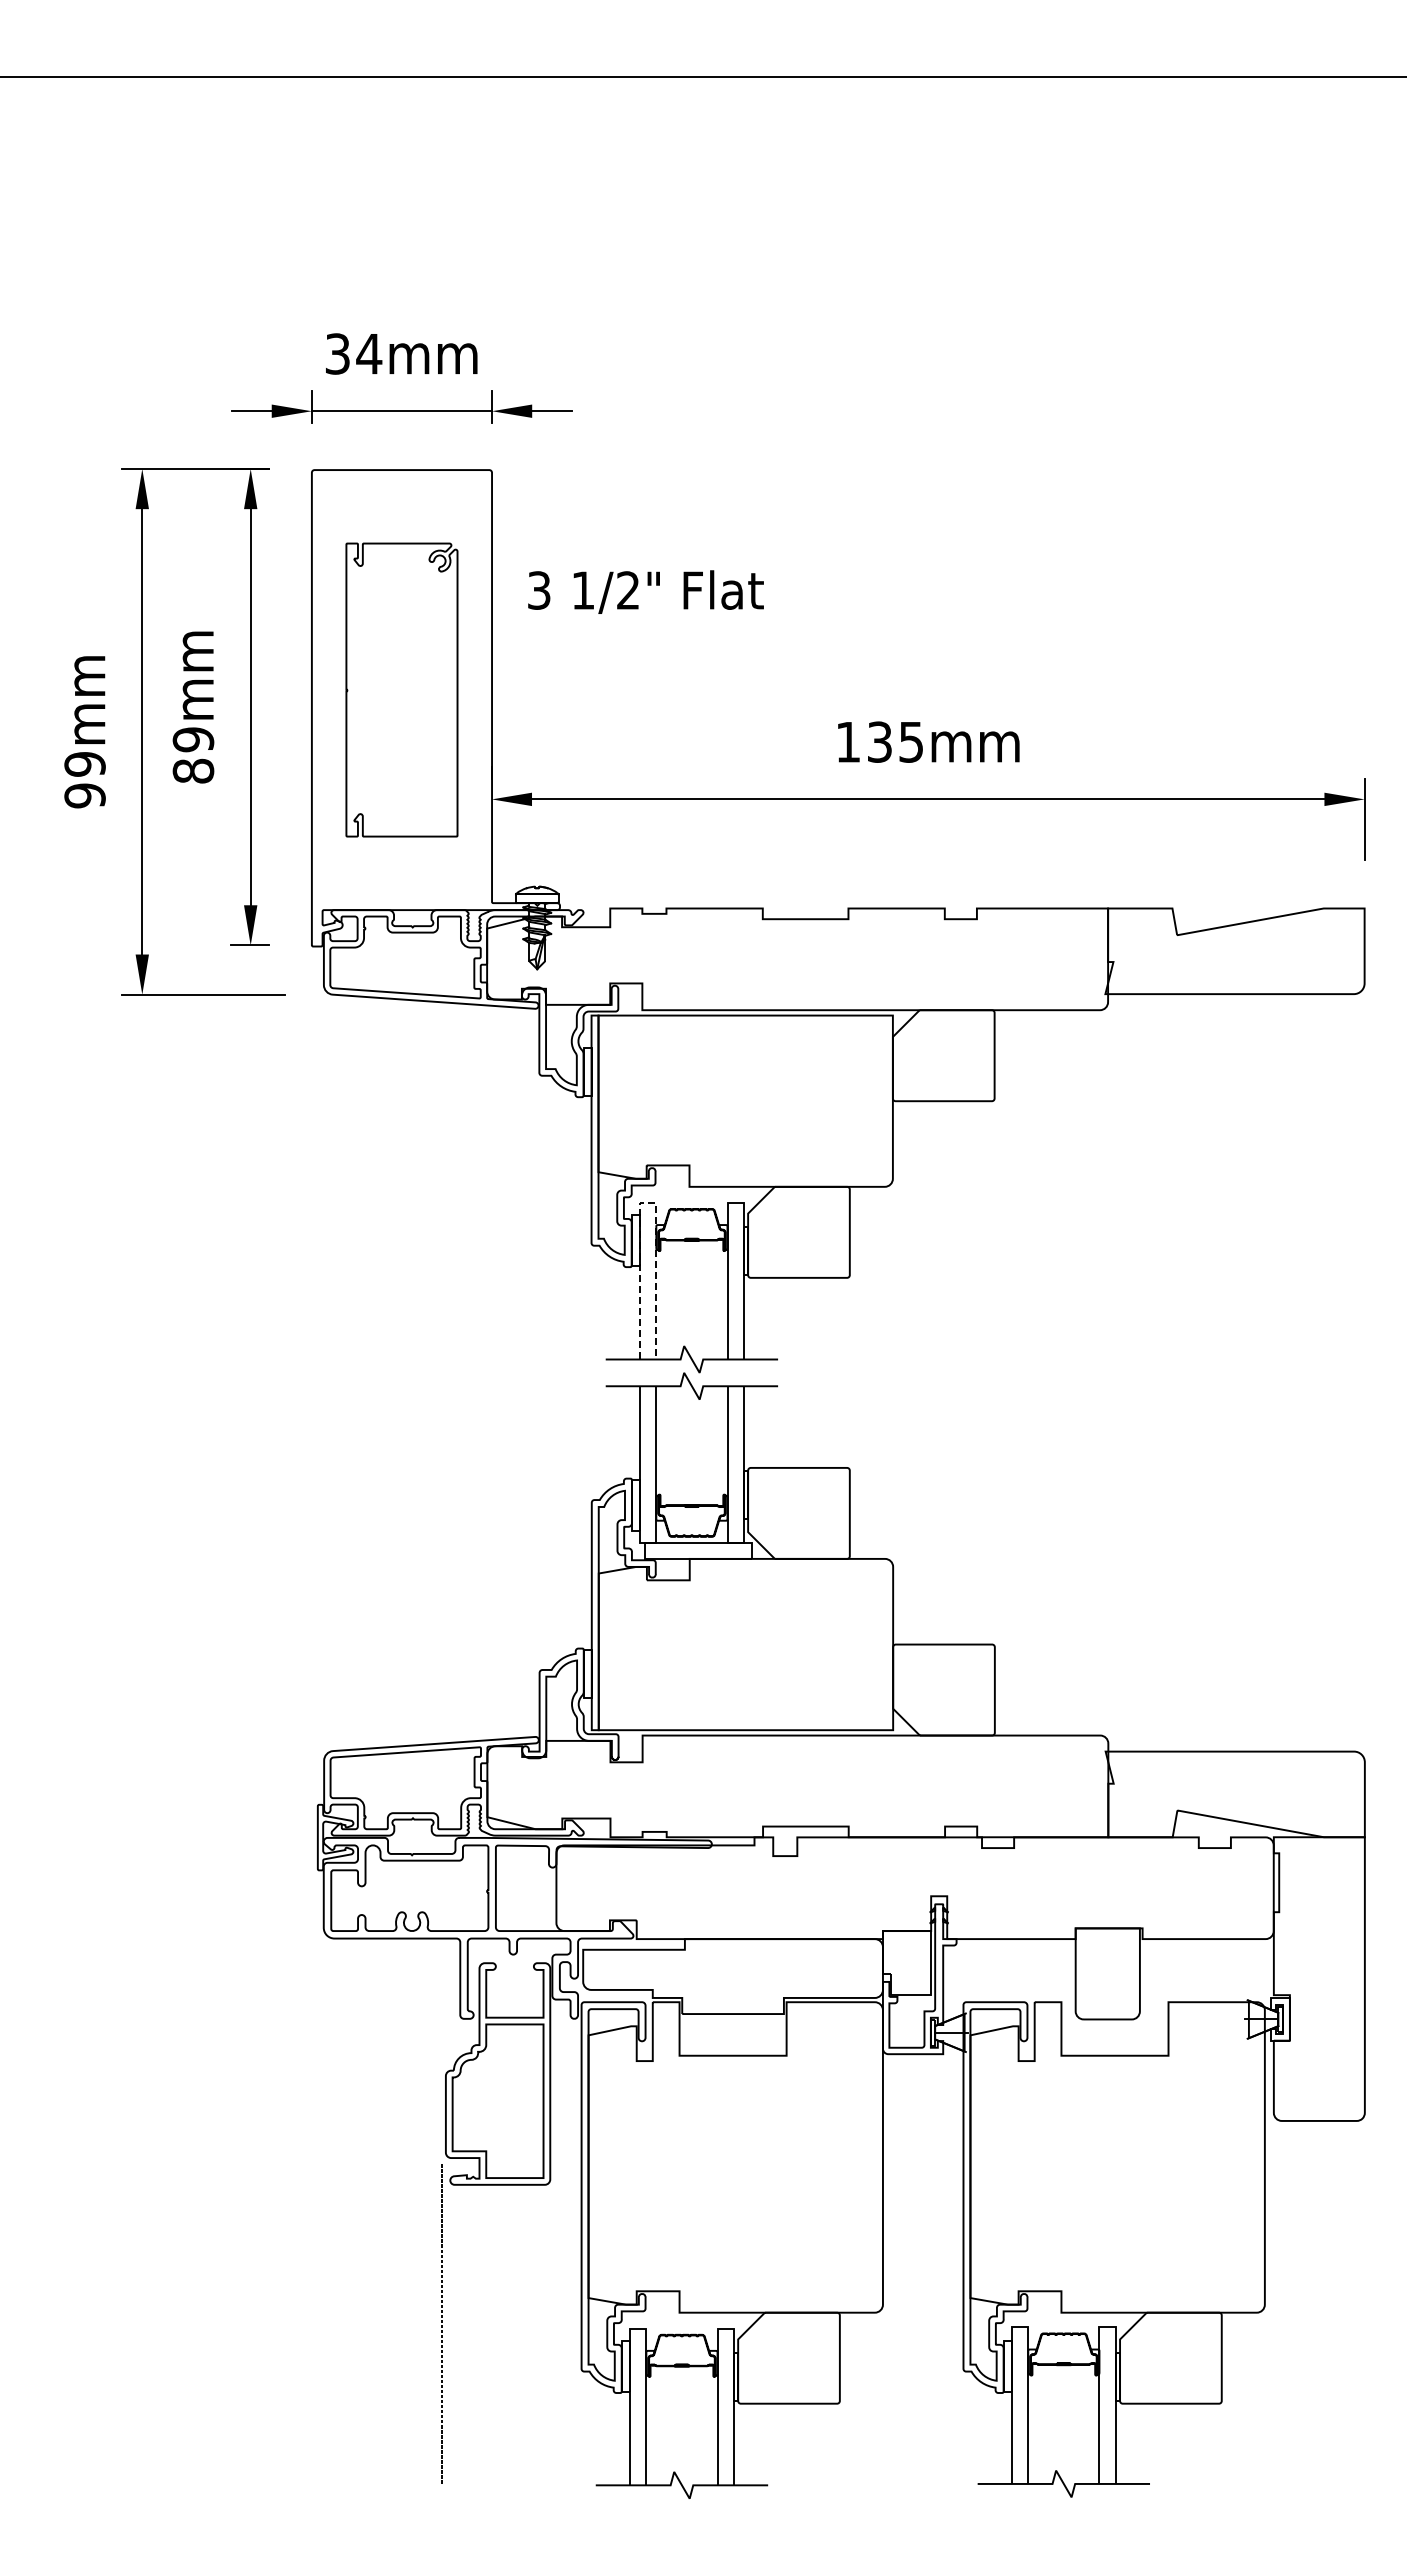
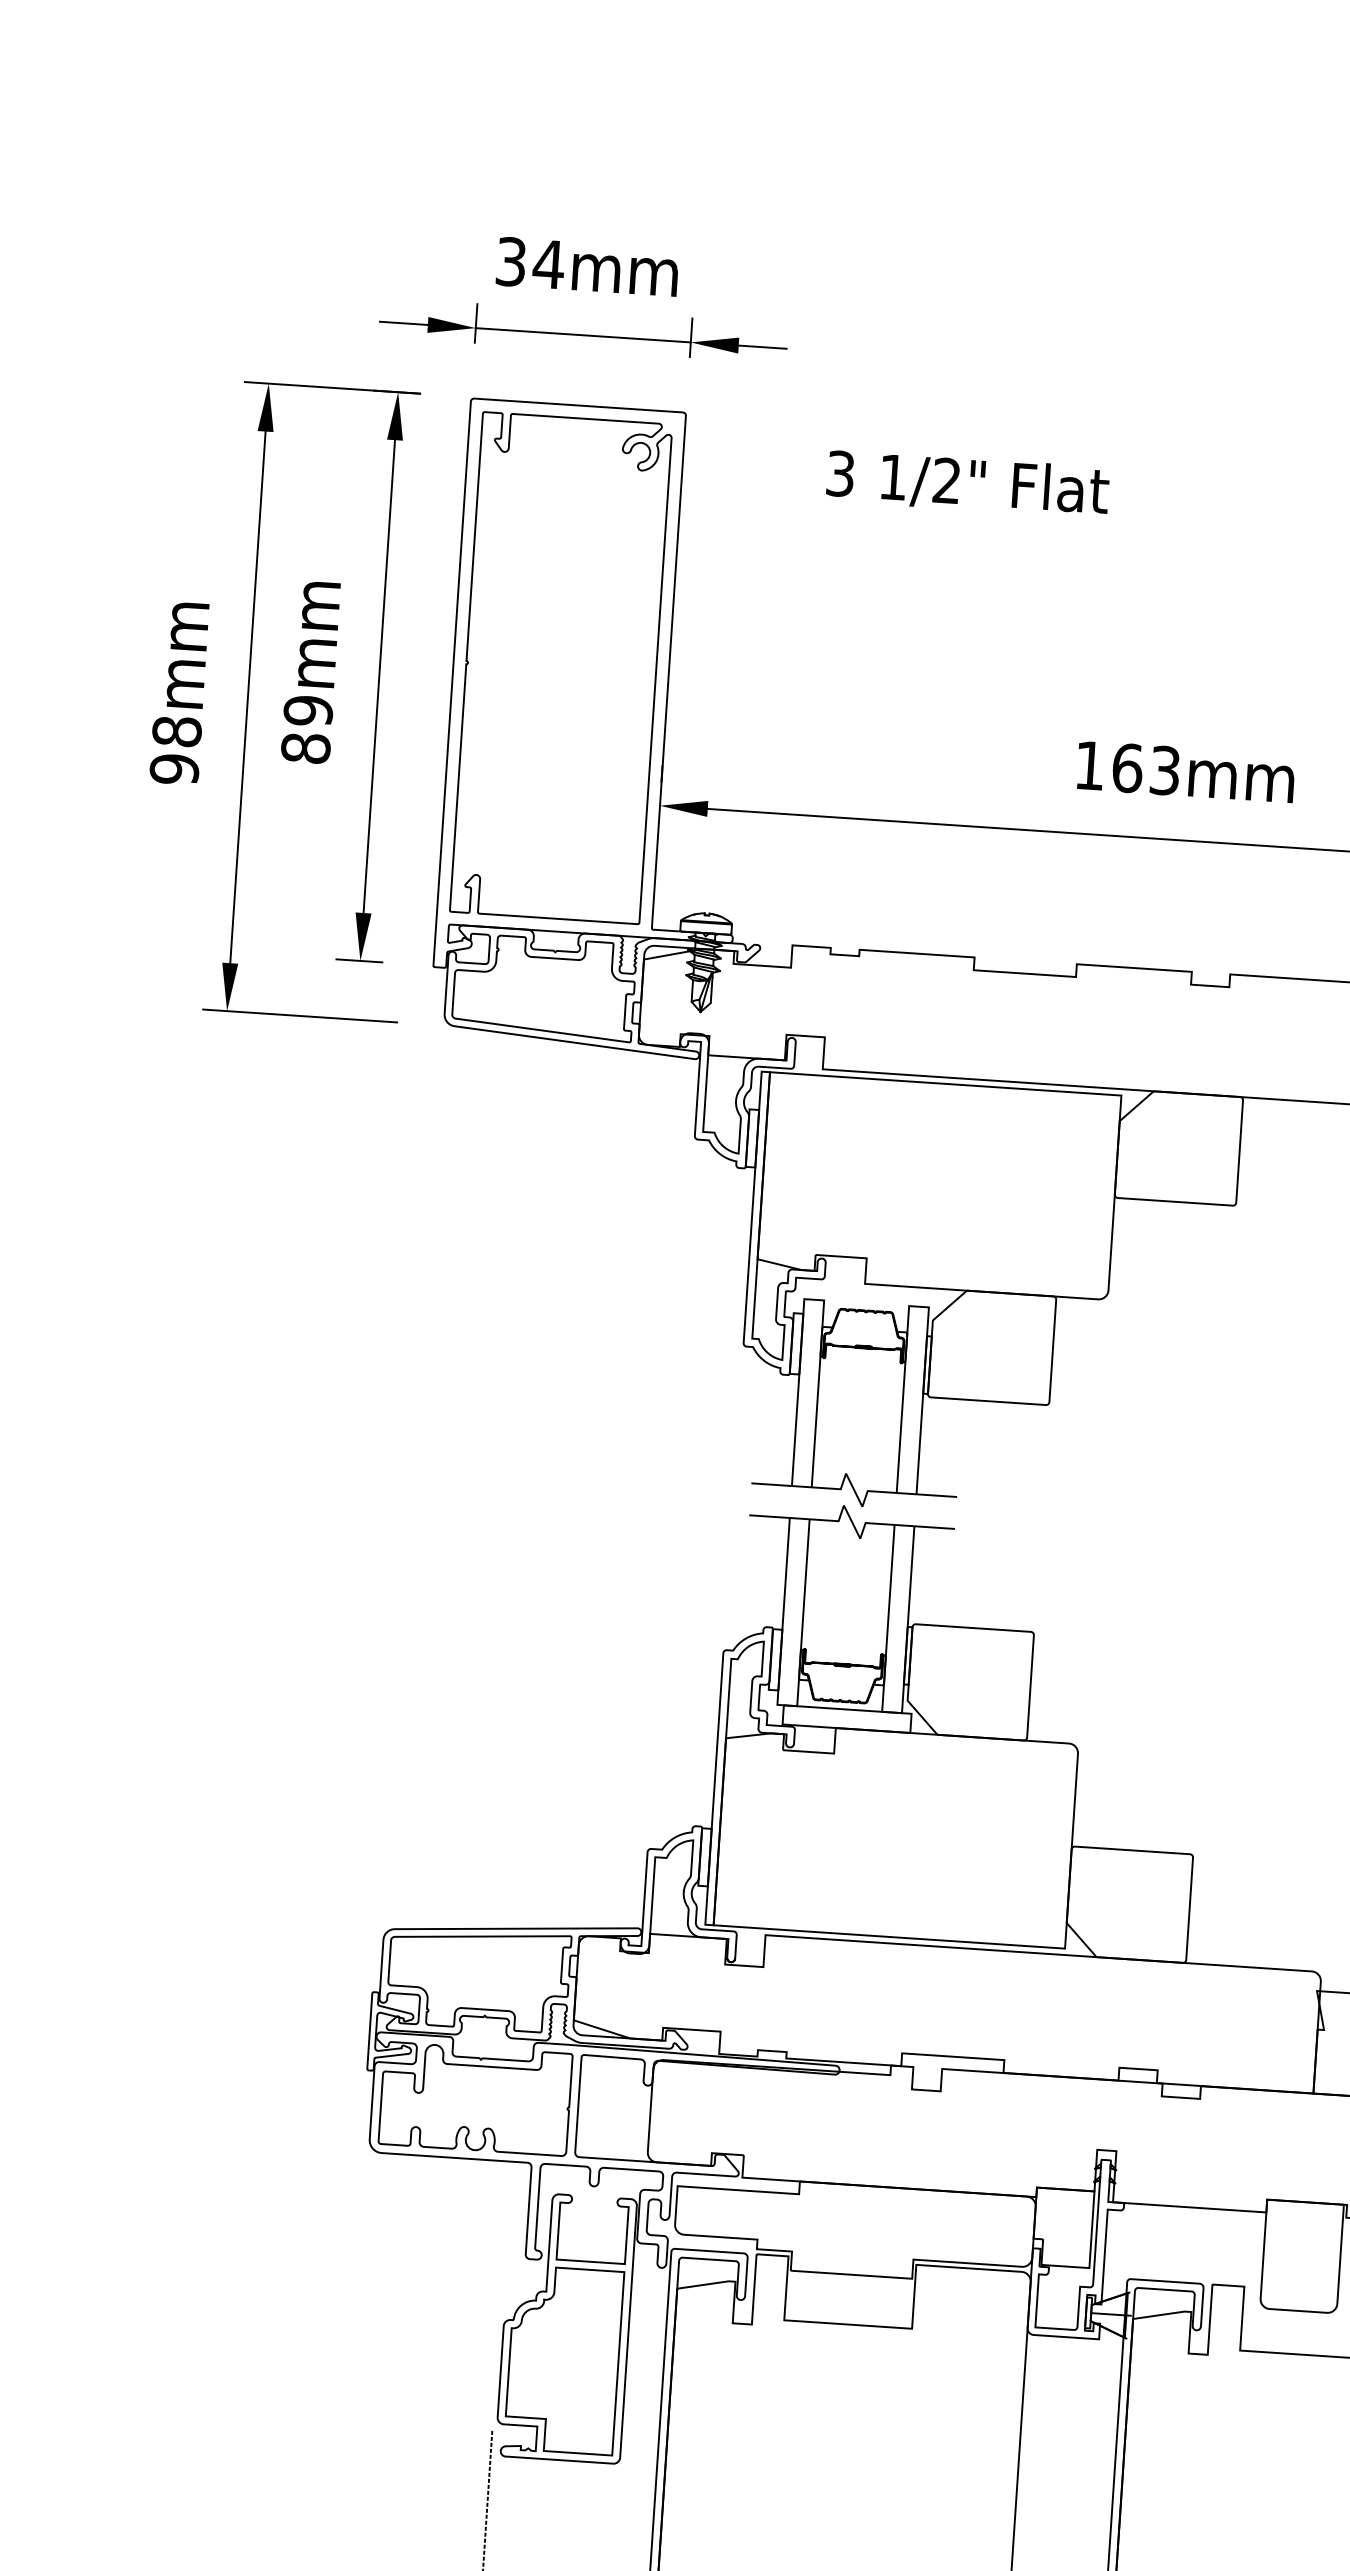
text: (645, 591) -> (967, 483), moved
part: (401, 689) -> (560, 667), size x1.43
text: (895, 741) -> (1146, 768), 135mm -> 163mm
text: (84, 764) -> (176, 731), 99mm -> 98mm
line: (648, 1202) -> (814, 1299), dashed -> solid

